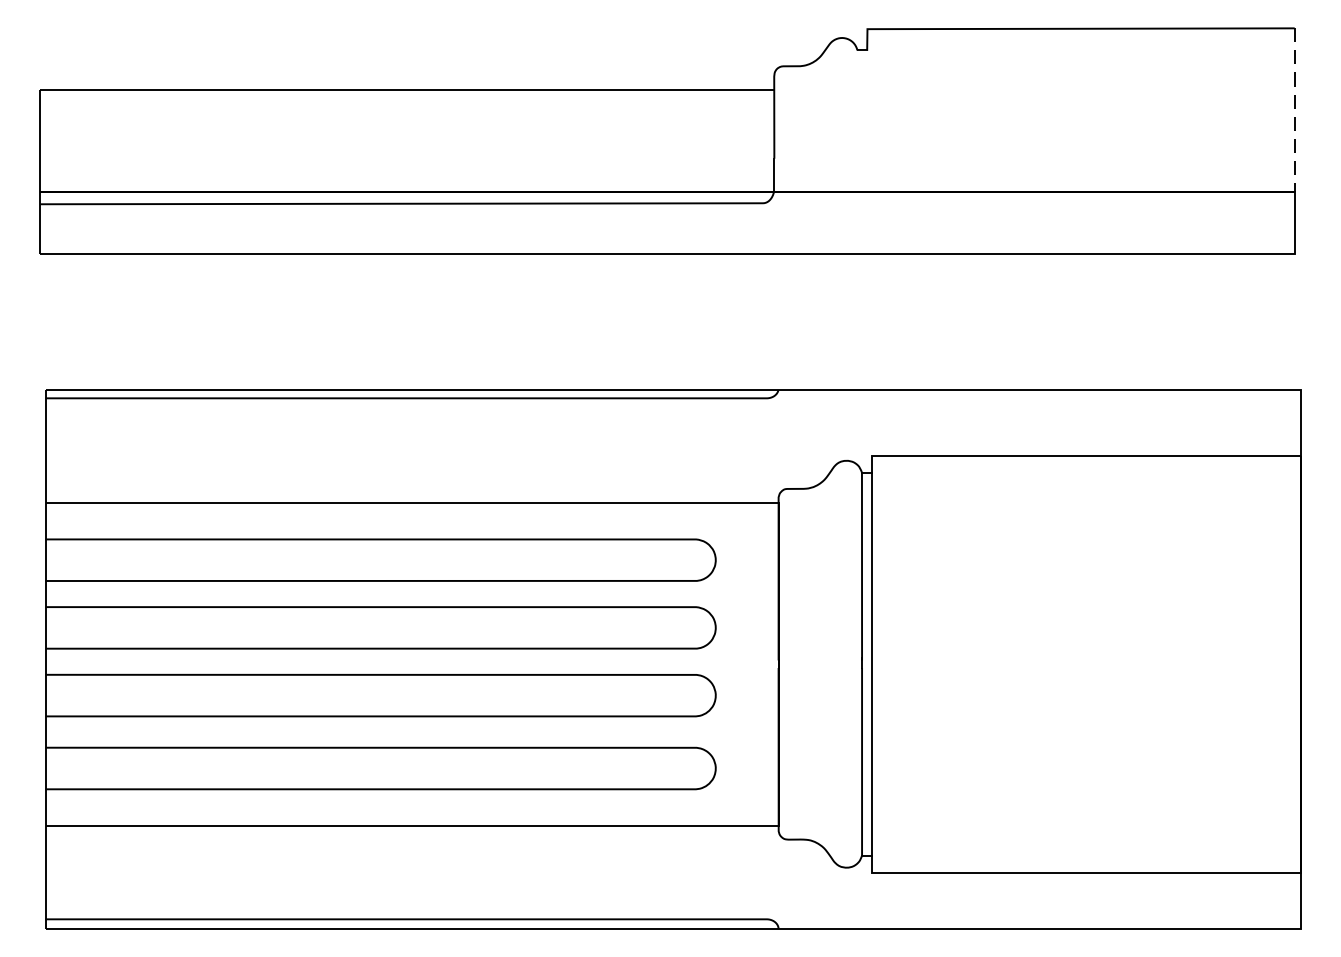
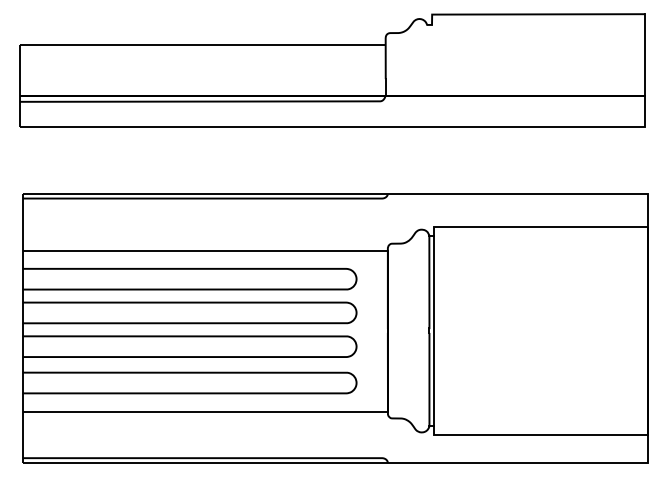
line: (1295, 109) -> (645, 54), dashed -> solid

